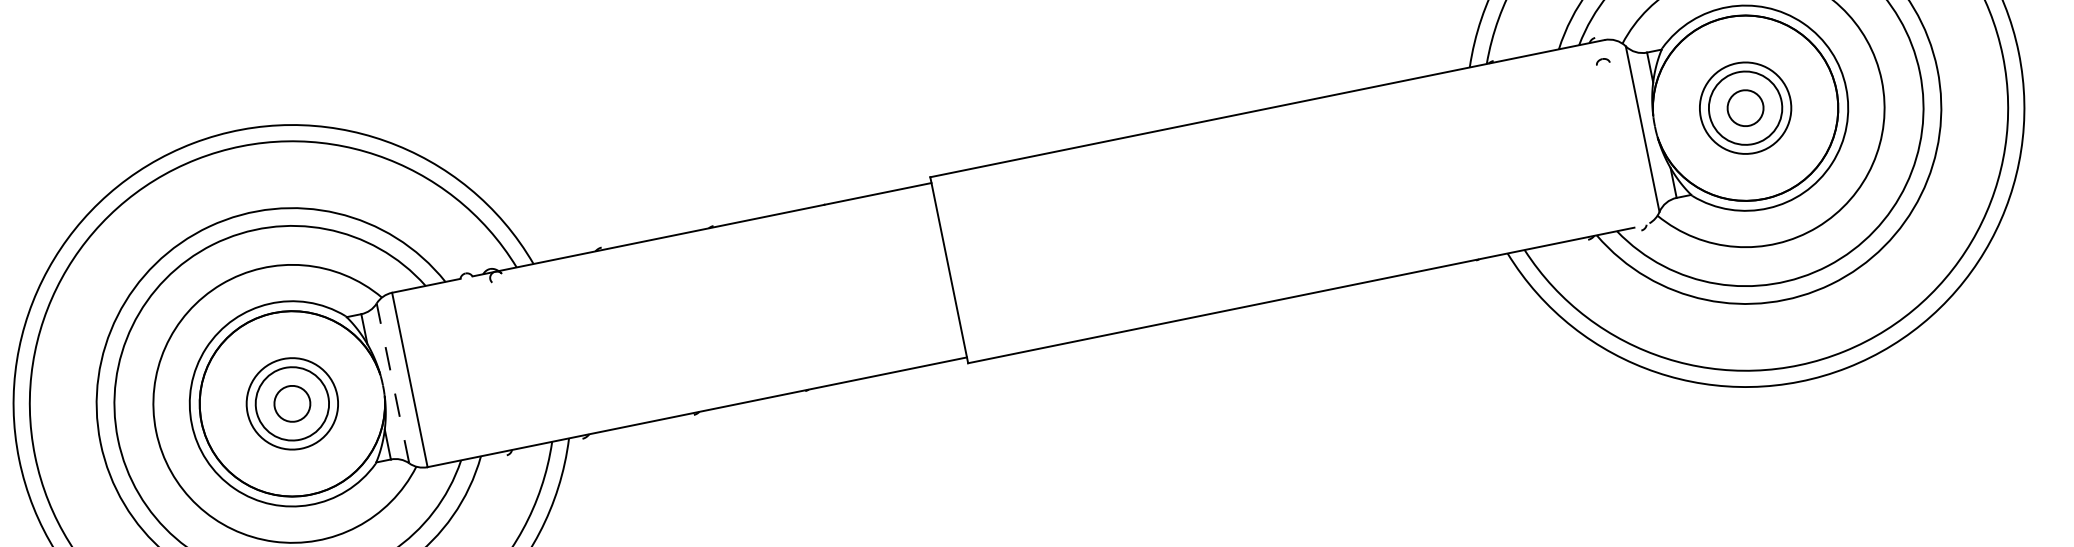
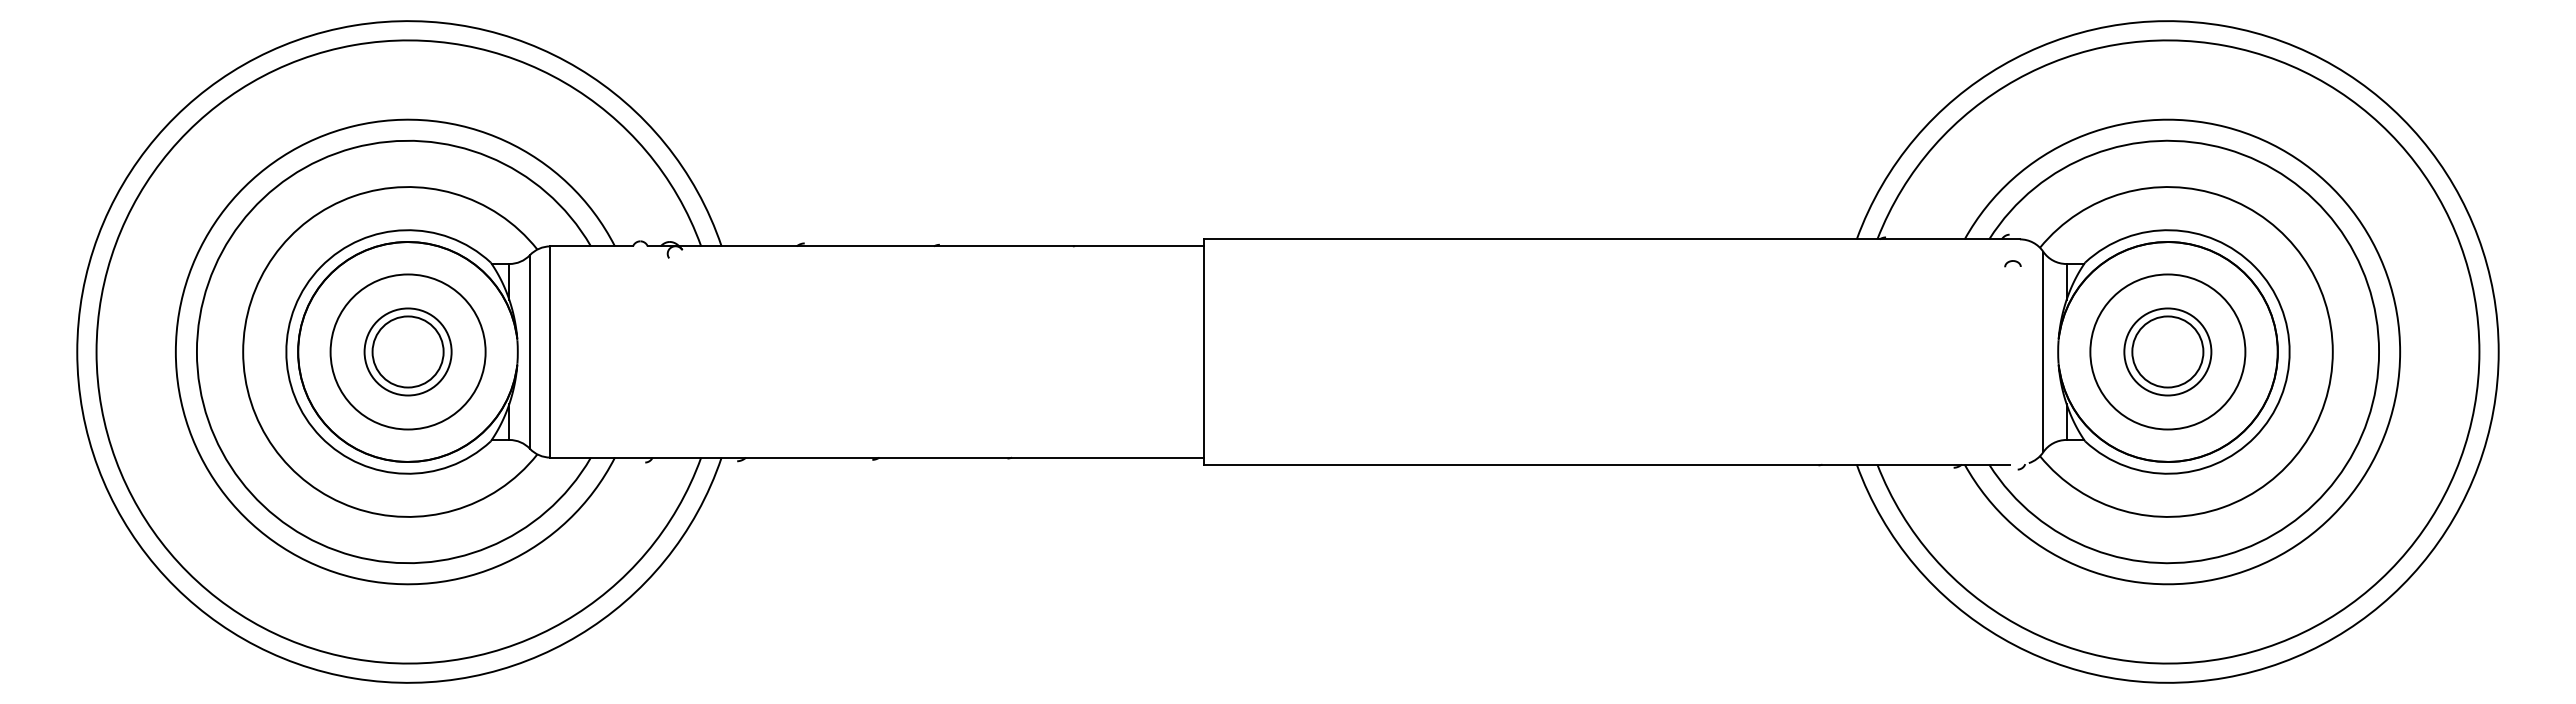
circle: (1745, 107) -> (2167, 351), size x1.43
circle: (1745, 107) -> (2167, 351), size x1.67
line: (392, 383) -> (529, 351), dashed -> solid
circle: (291, 403) -> (407, 351), size x1.43
circle: (291, 403) -> (407, 351), size x1.67

